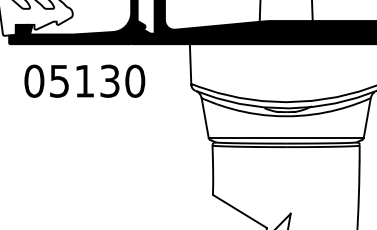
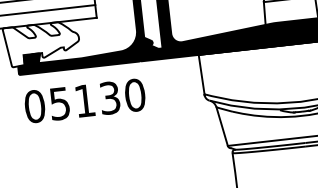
text: (84, 80) -> (84, 100), moved

